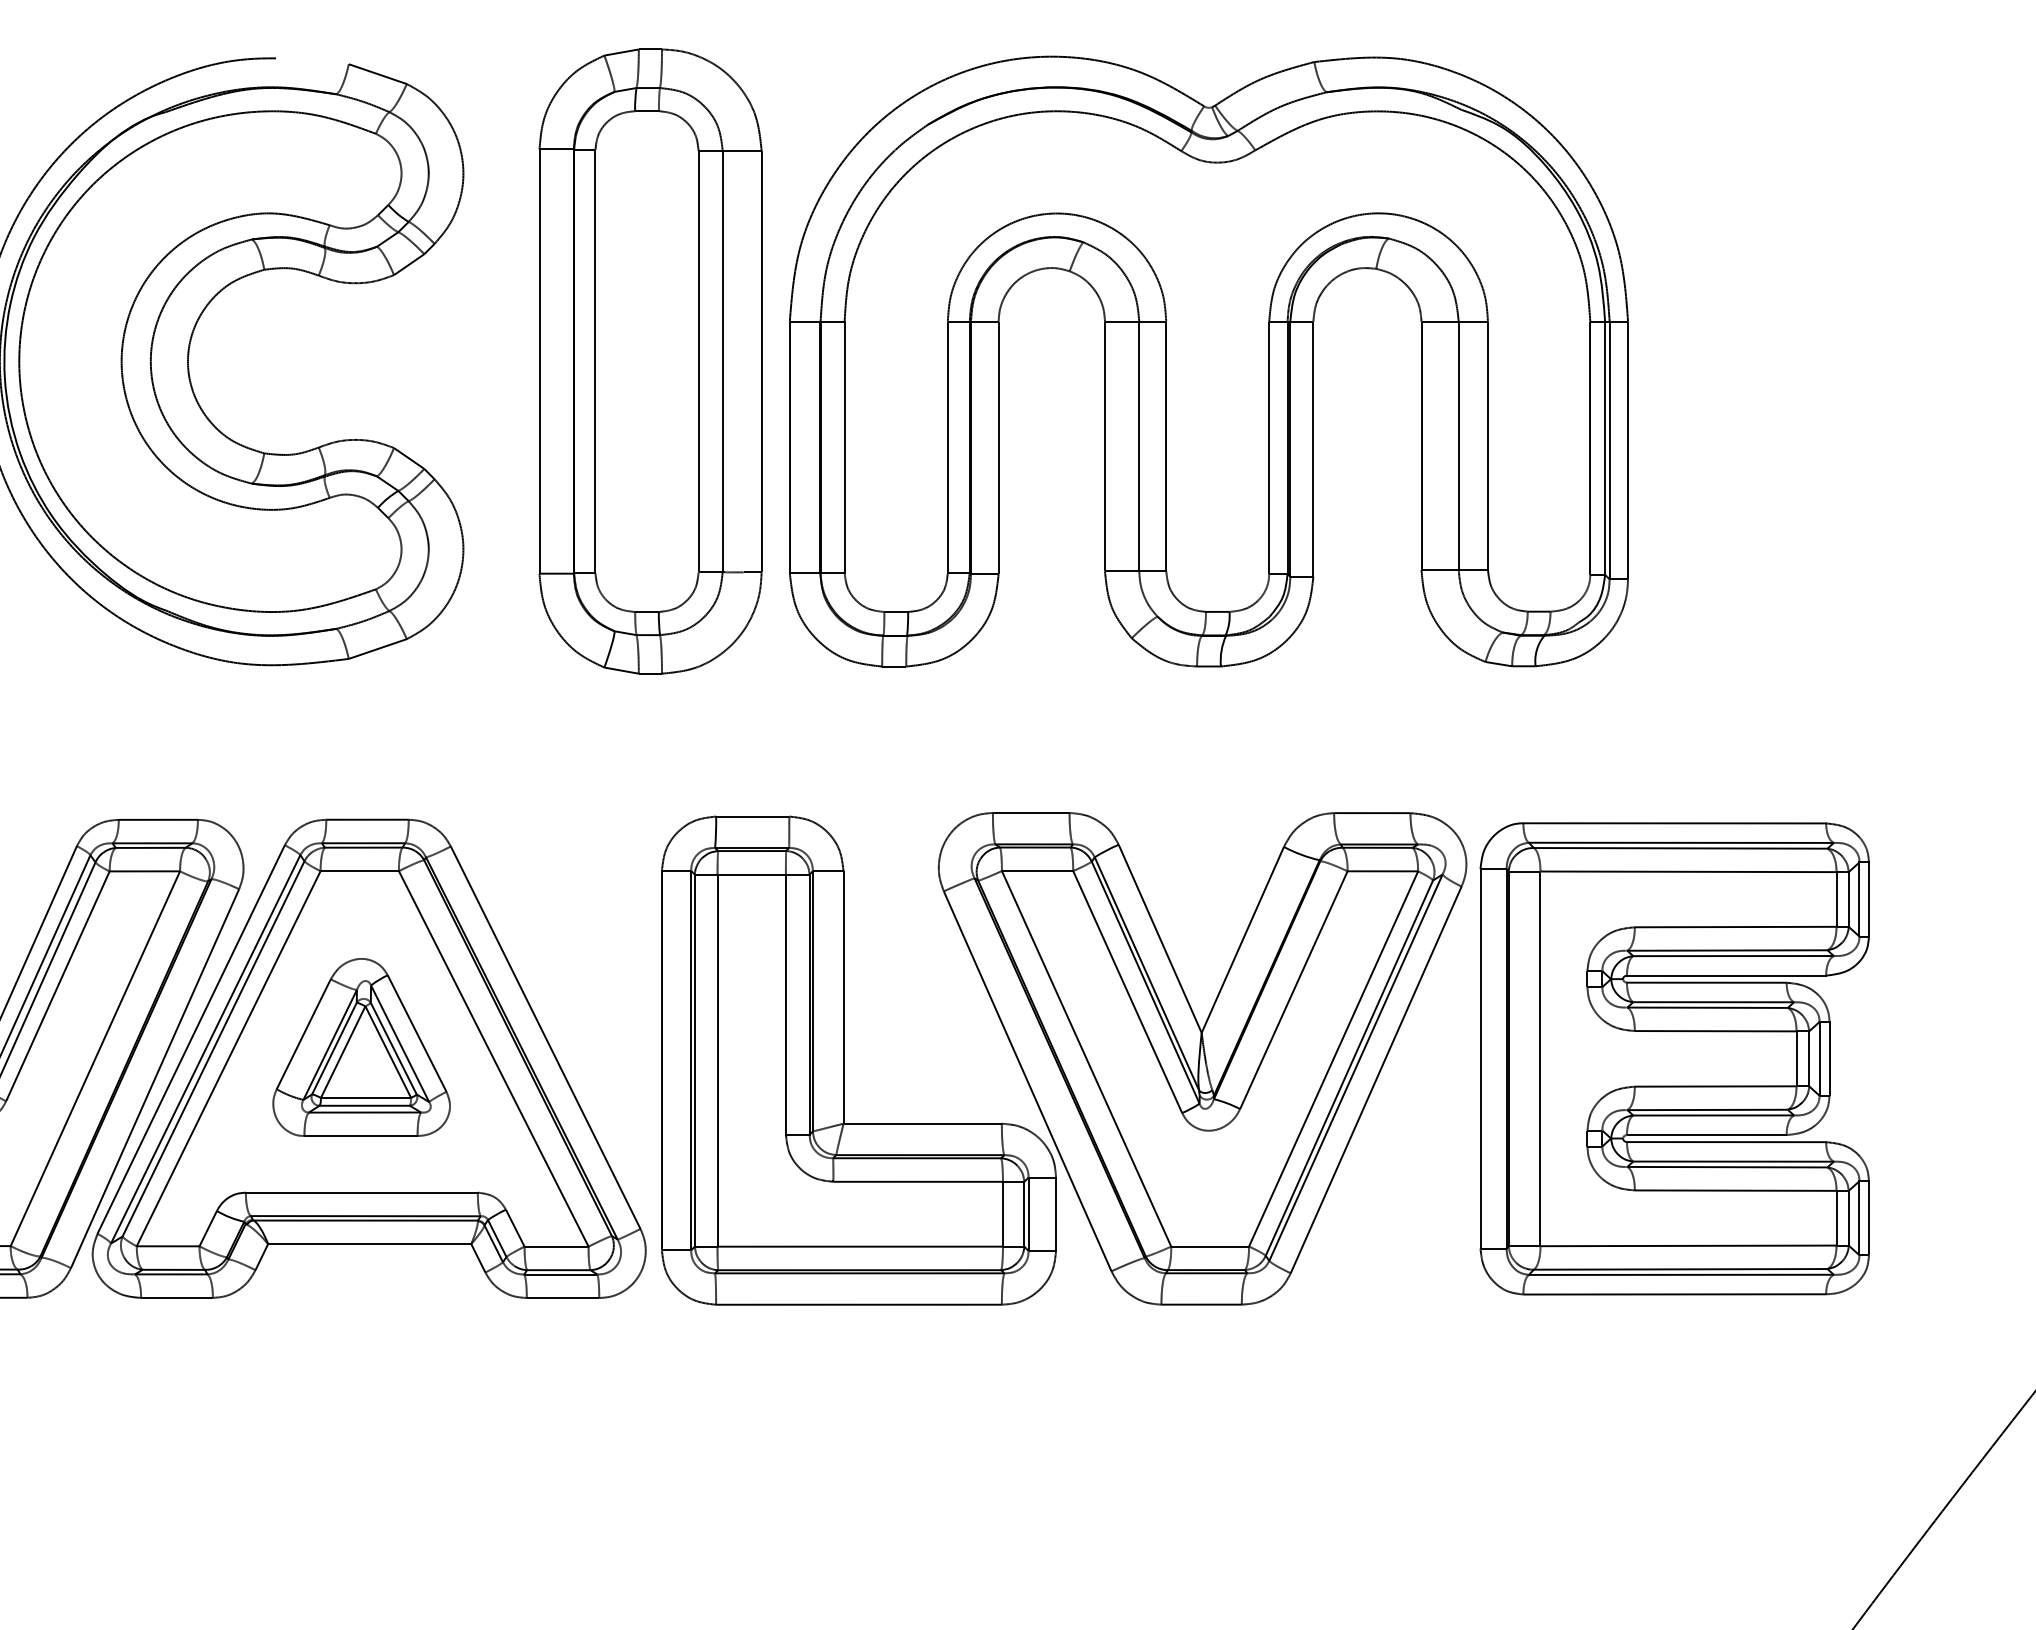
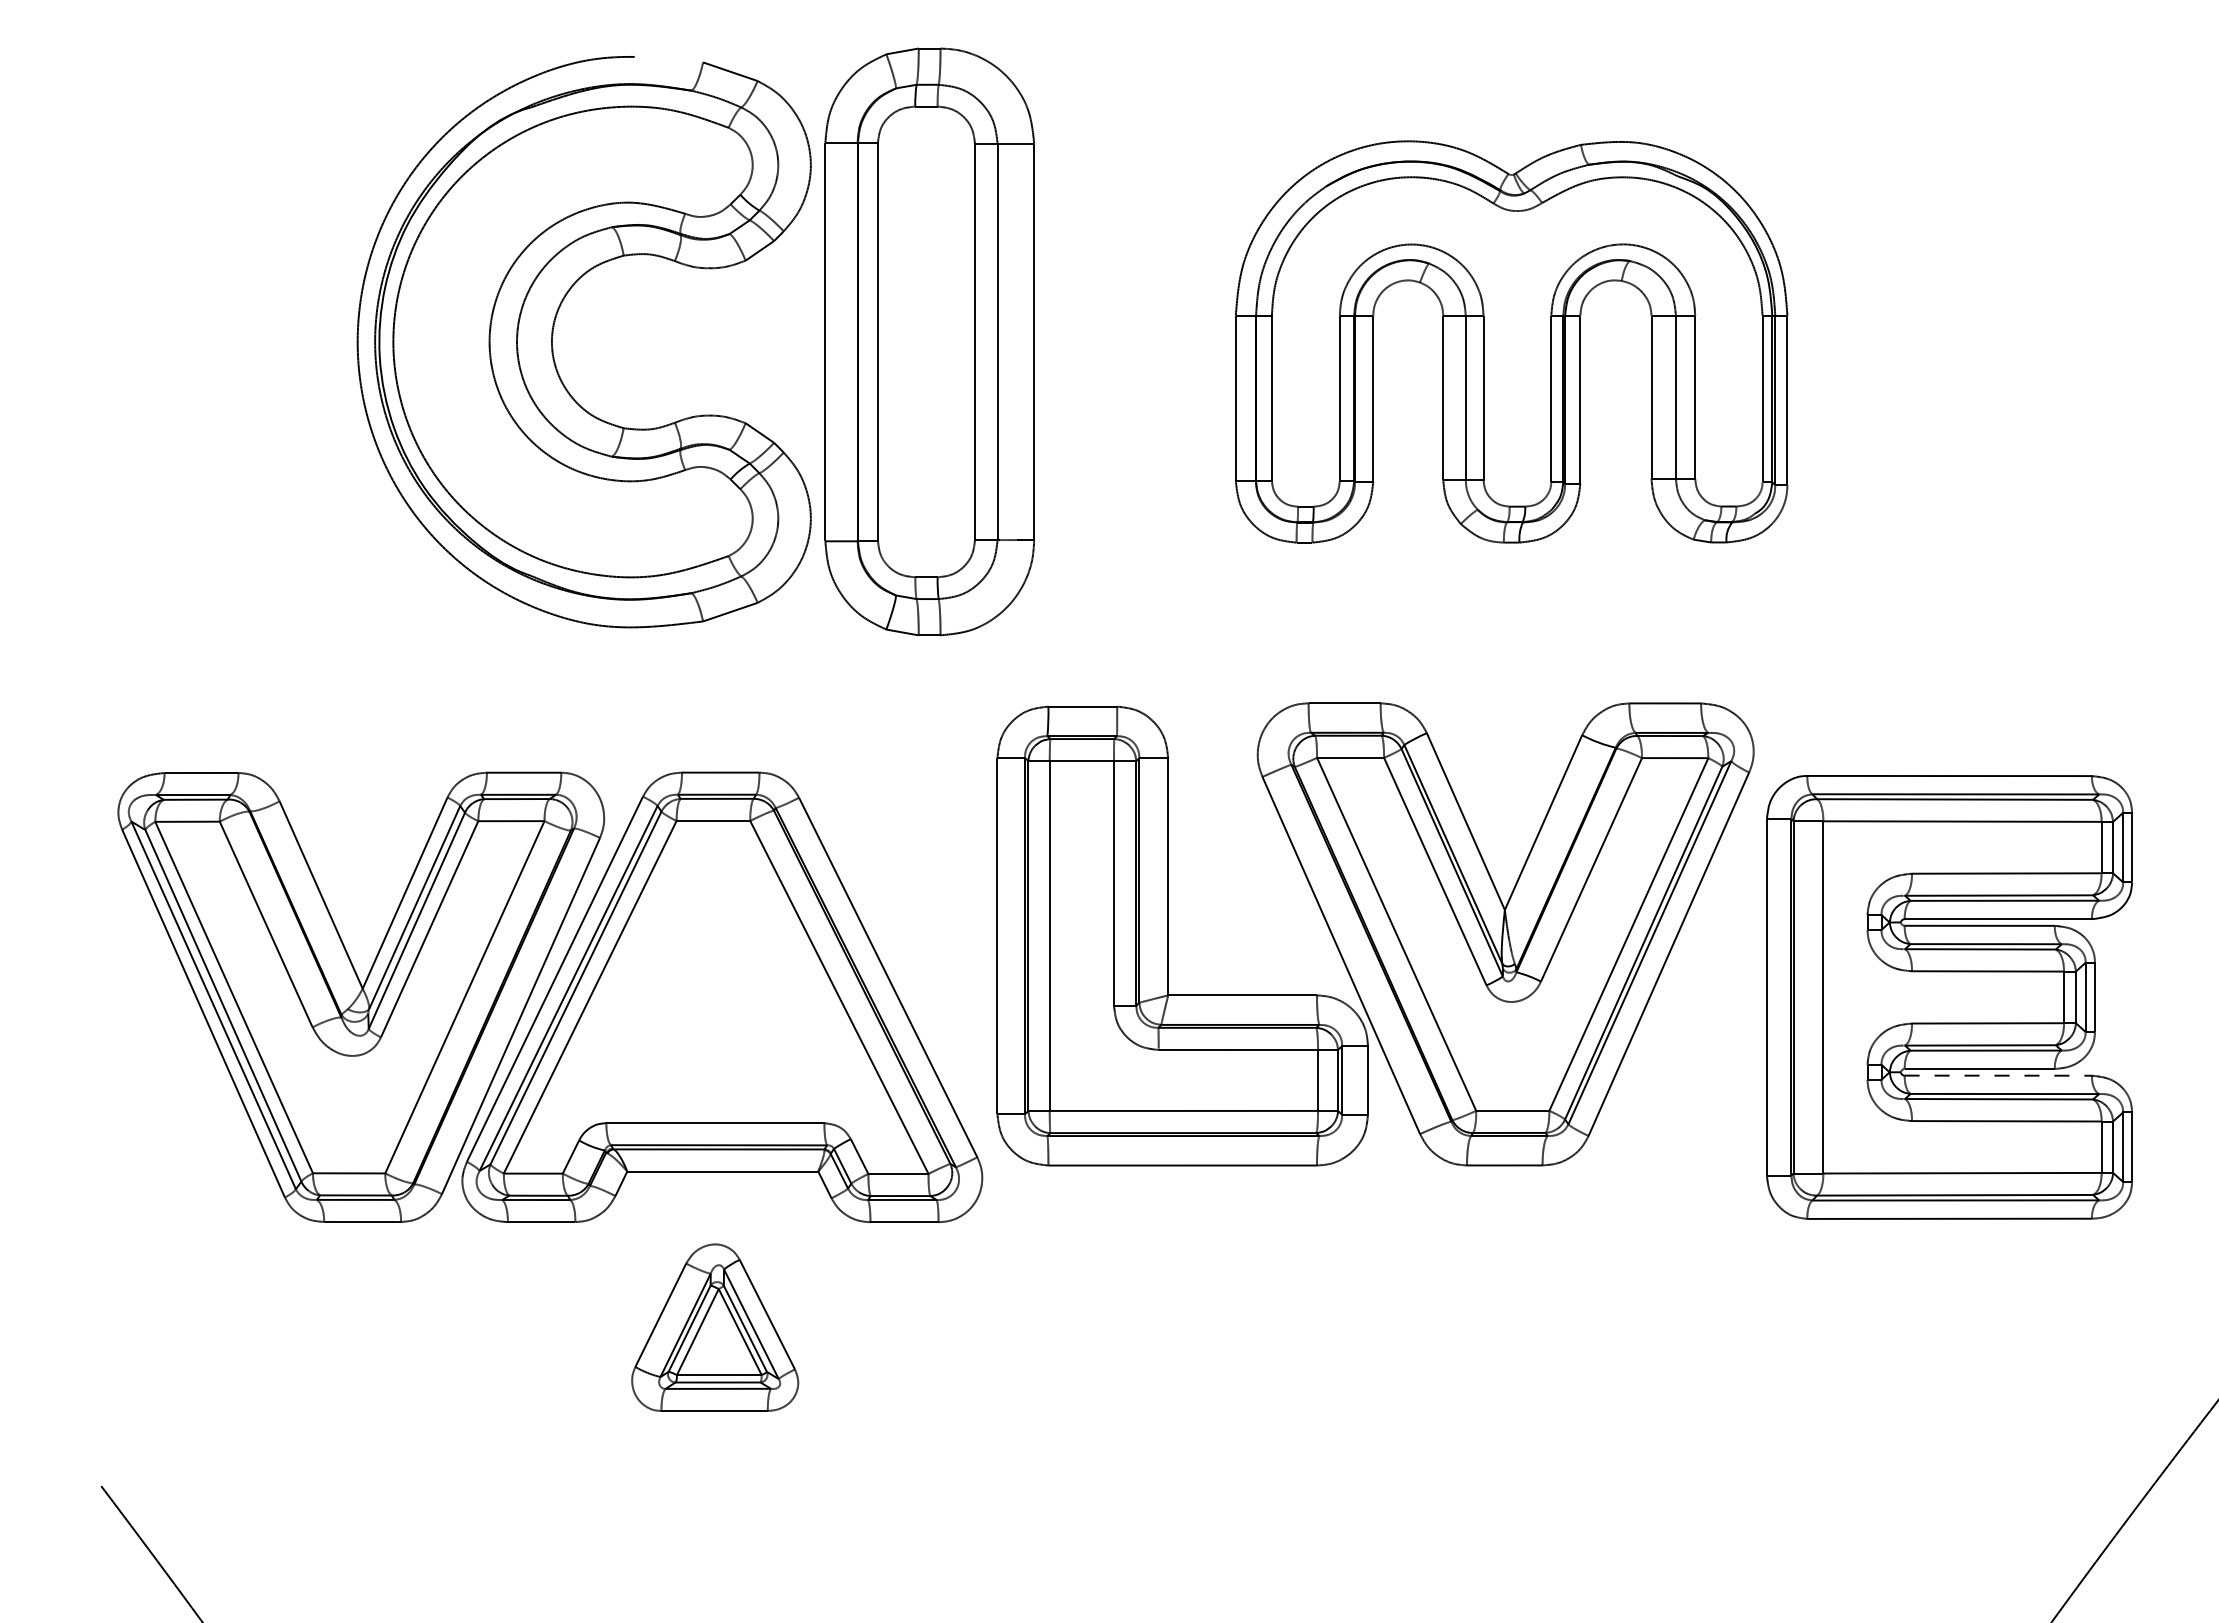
part: (650, 361) -> (929, 341), moved
part: (1208, 361) -> (1511, 341), size x0.7
part: (361, 1047) -> (715, 1327), moved
part: (1064, 1058) -> (1375, 934), moved
line: (1726, 1141) -> (1998, 1075), solid -> dashed

